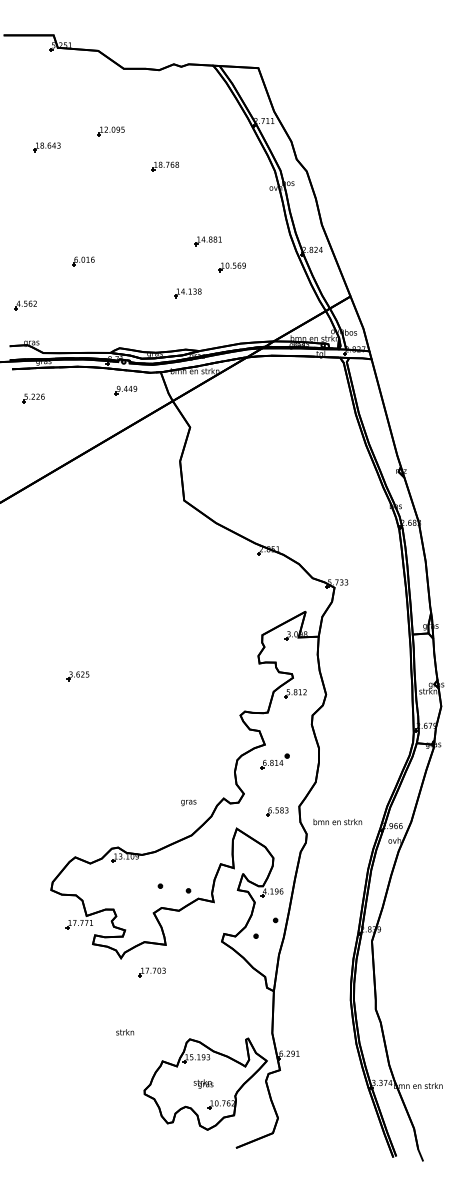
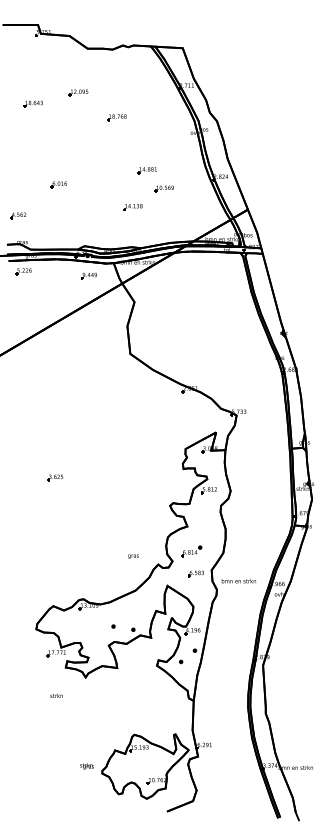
part: (33, 398) -> (23, 271), moved
part: (274, 761) -> (191, 551), moved
text: (188, 802) -> (133, 556), moved
part: (151, 972) -> (107, 687), removed
text: (125, 1031) -> (56, 695), moved
text: (202, 1084) -> (86, 766), moved

